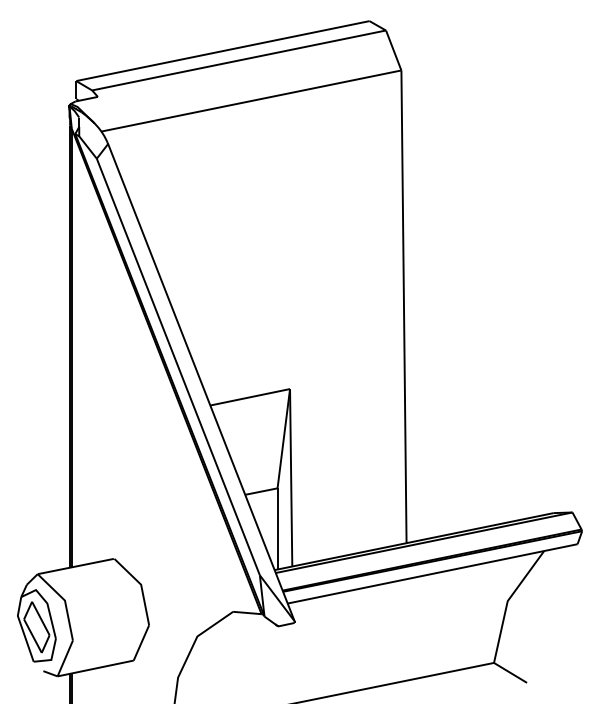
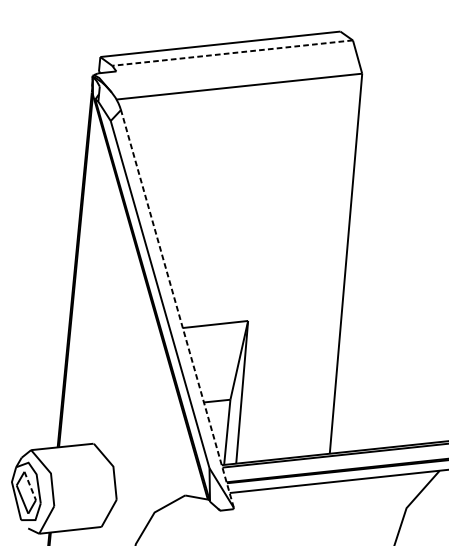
line: (239, 60) -> (232, 53), solid -> dashed
line: (200, 381) -> (176, 307), solid -> dashed
line: (40, 618) -> (29, 485), solid -> dashed

